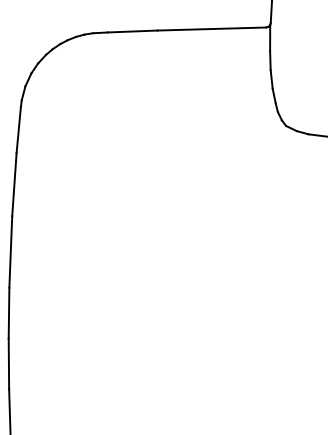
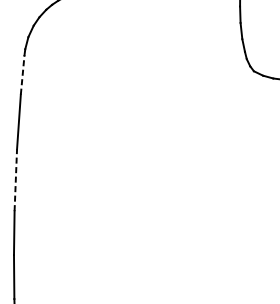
line: (18, 130) -> (22, 75), solid -> dashed
line: (10, 251) -> (15, 179), solid -> dashed

